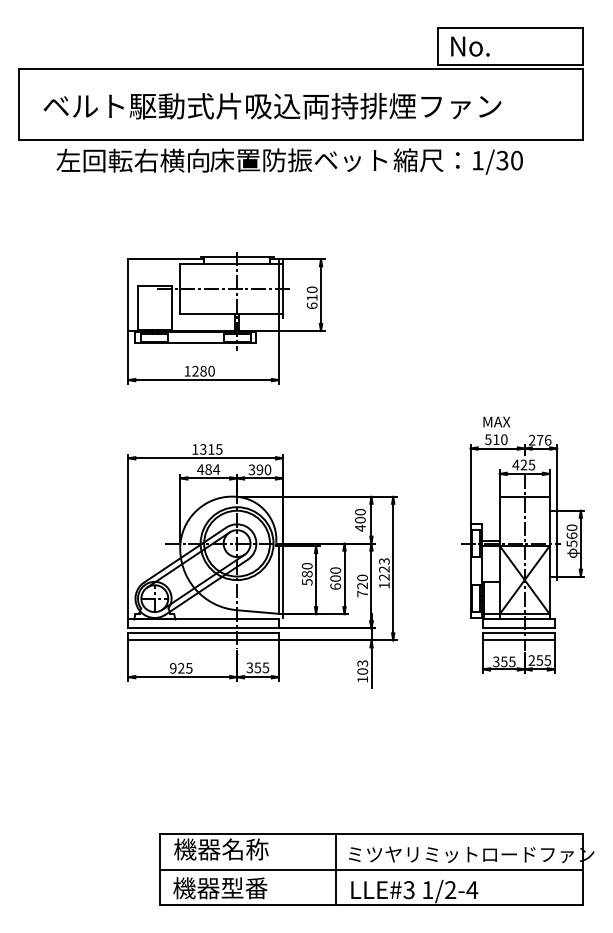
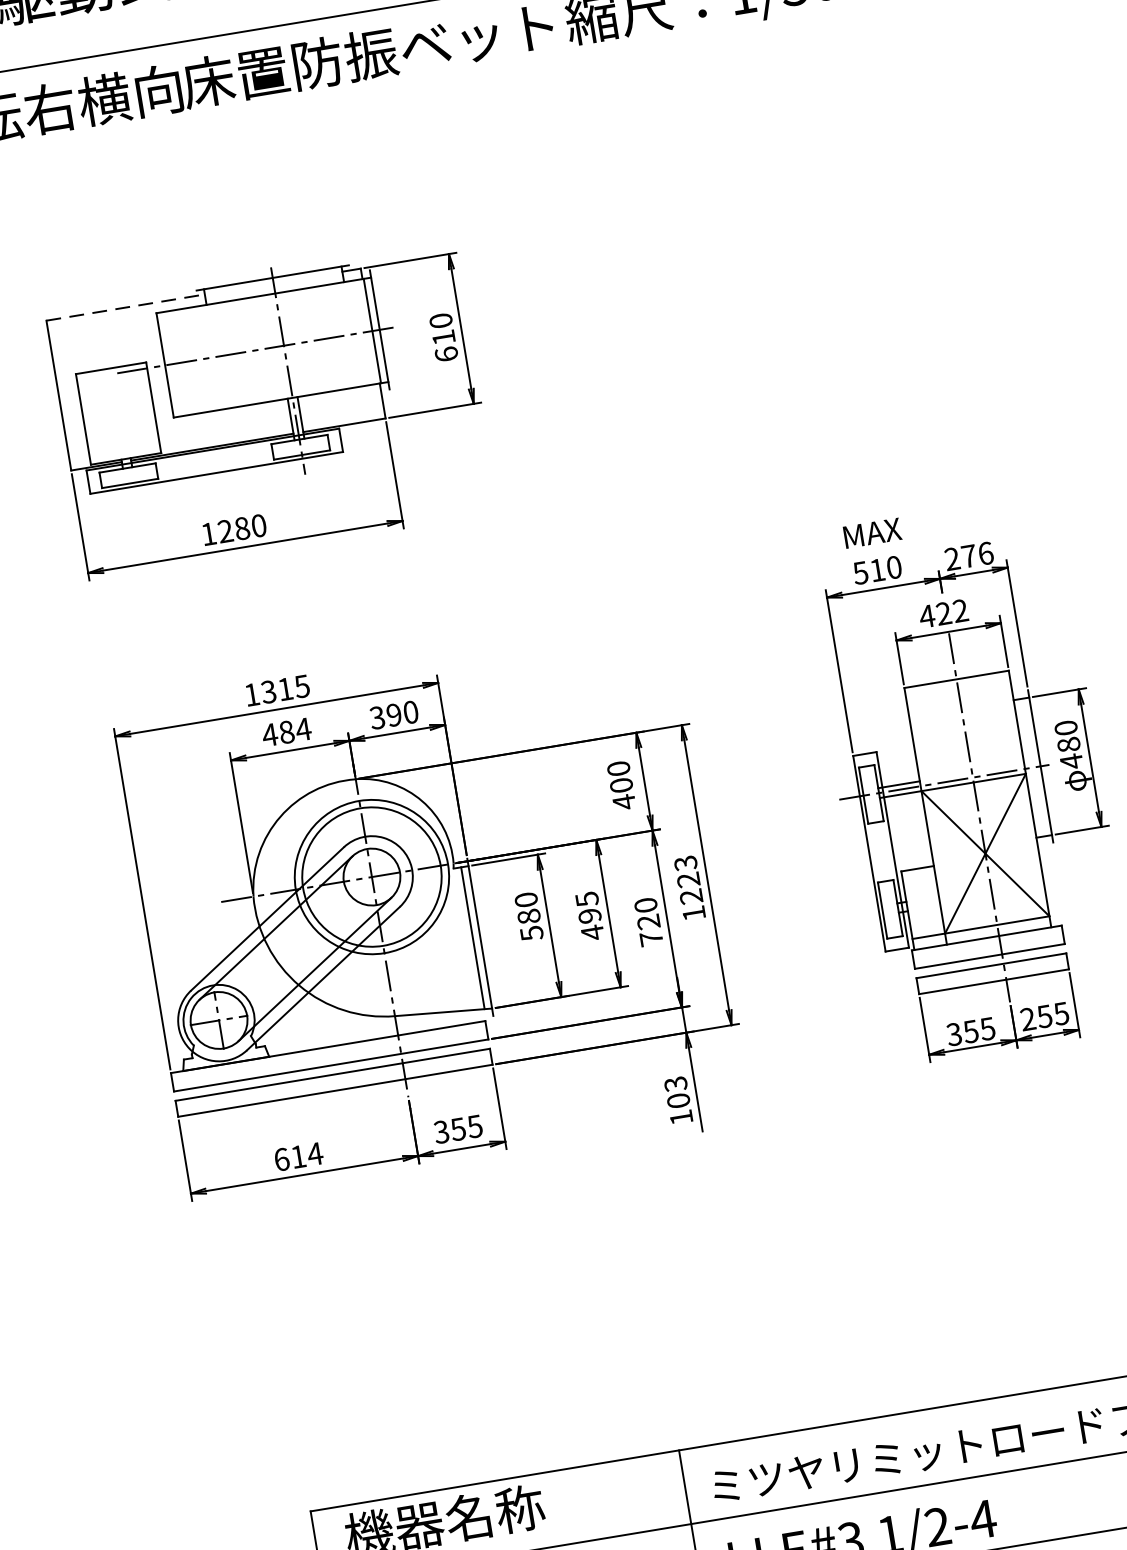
line: (166, 259) -> (126, 307), solid -> dashed
text: (531, 464) -> (959, 609), 425 -> 422
text: (571, 539) -> (1069, 752), 560 -> 480
text: (335, 578) -> (589, 915), 600 -> 495
text: (181, 668) -> (298, 1157), 925 -> 614

